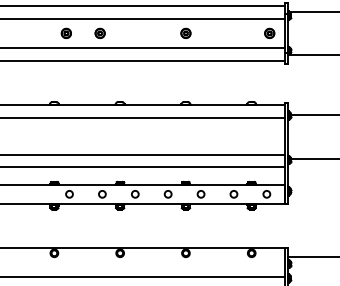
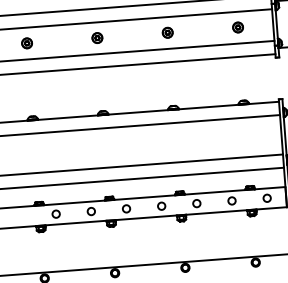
part: (65, 32) -> (26, 42), moved
part: (99, 32) -> (96, 37), moved
part: (269, 32) -> (237, 26), moved

